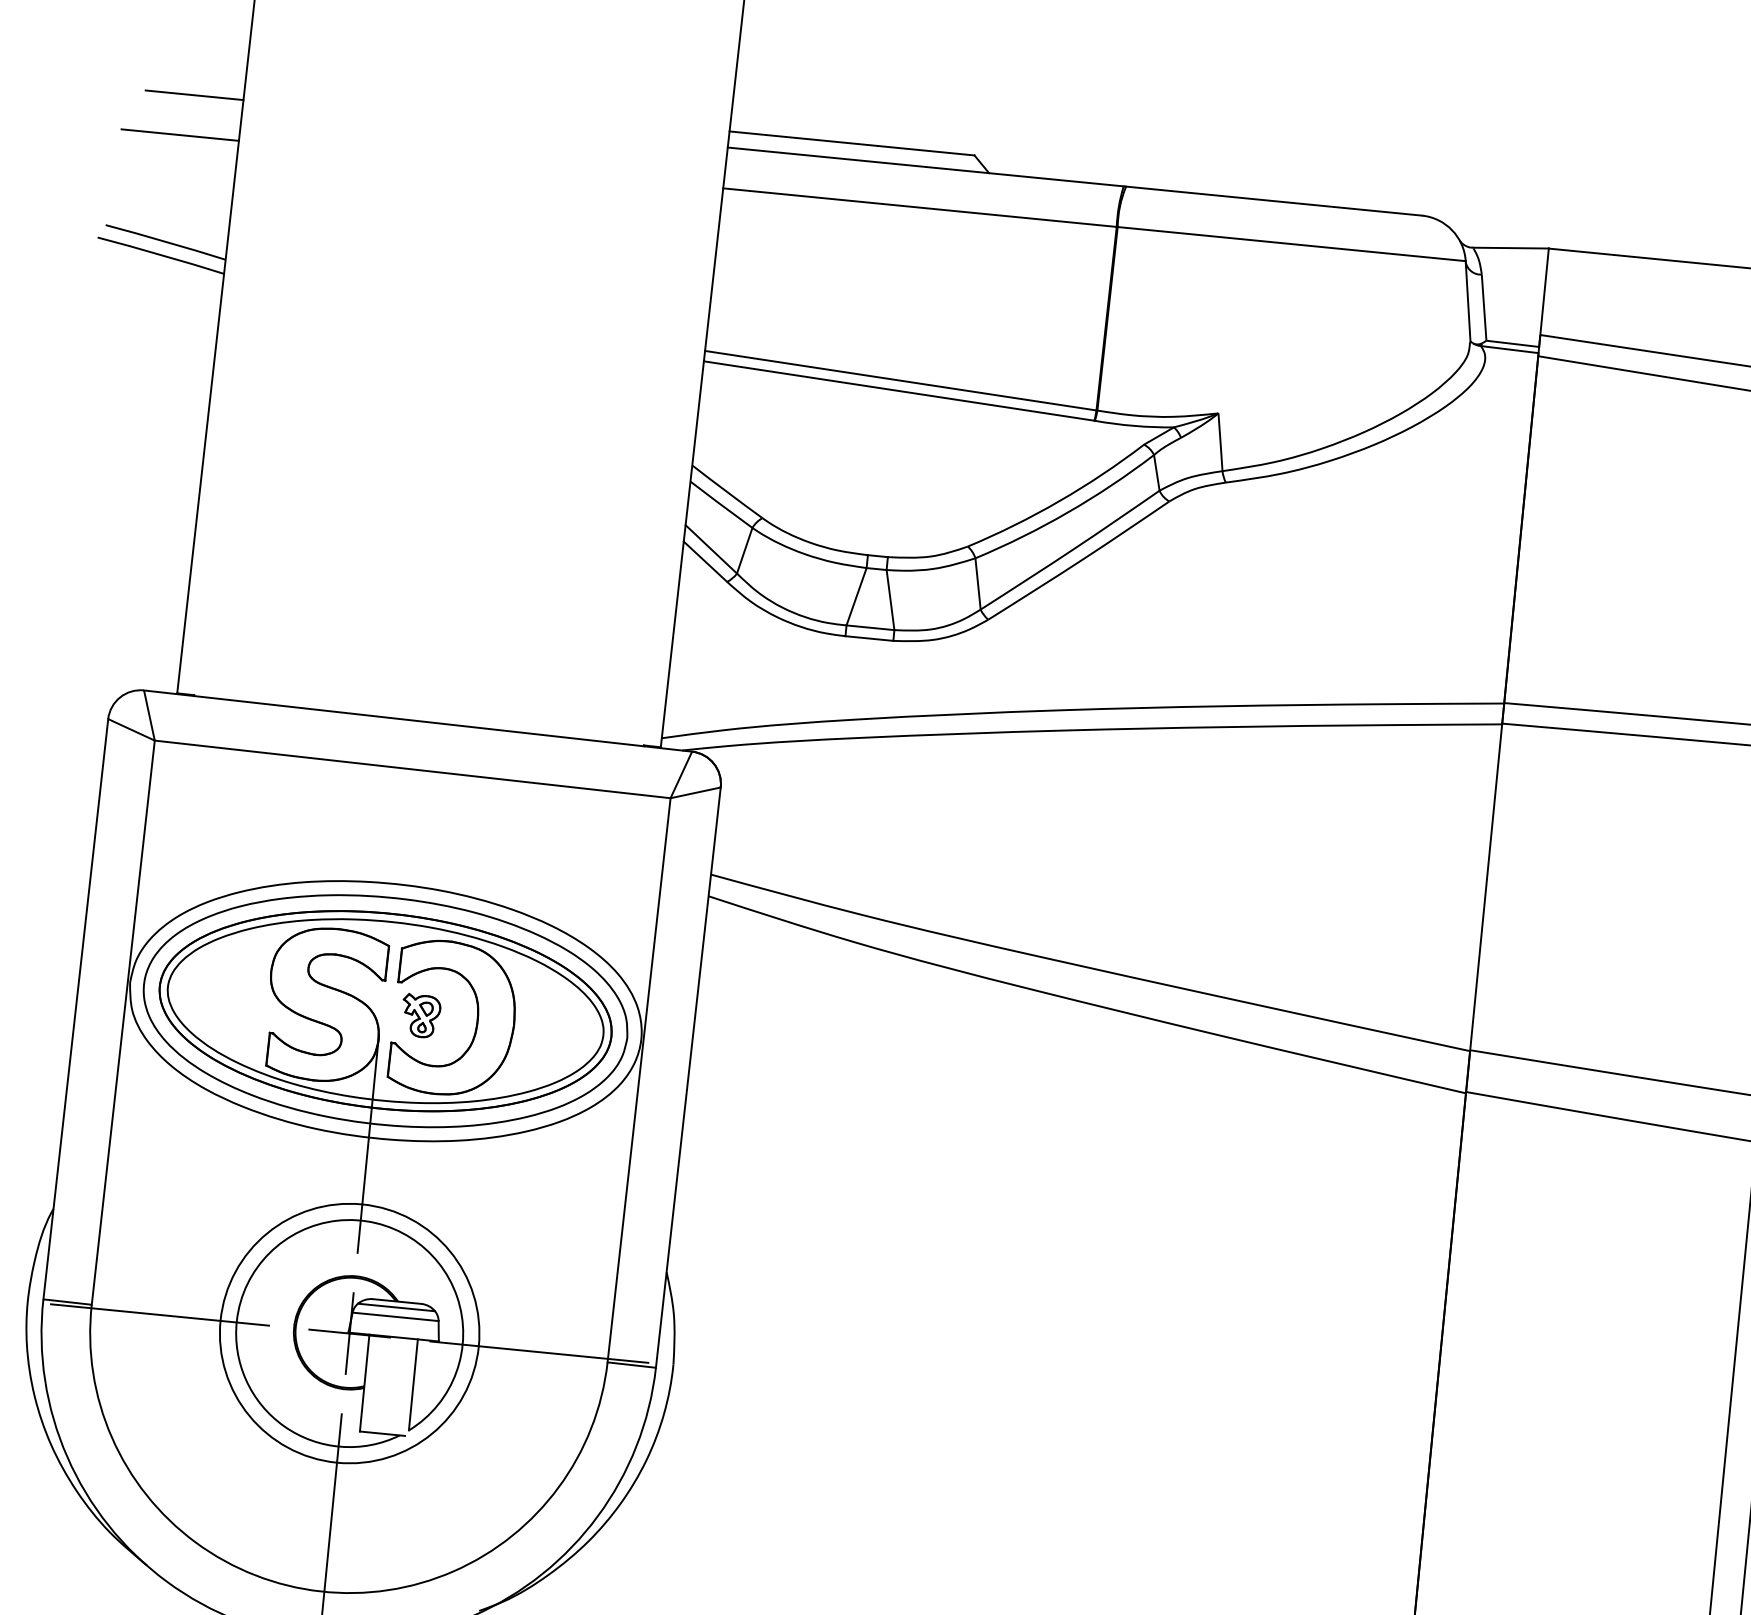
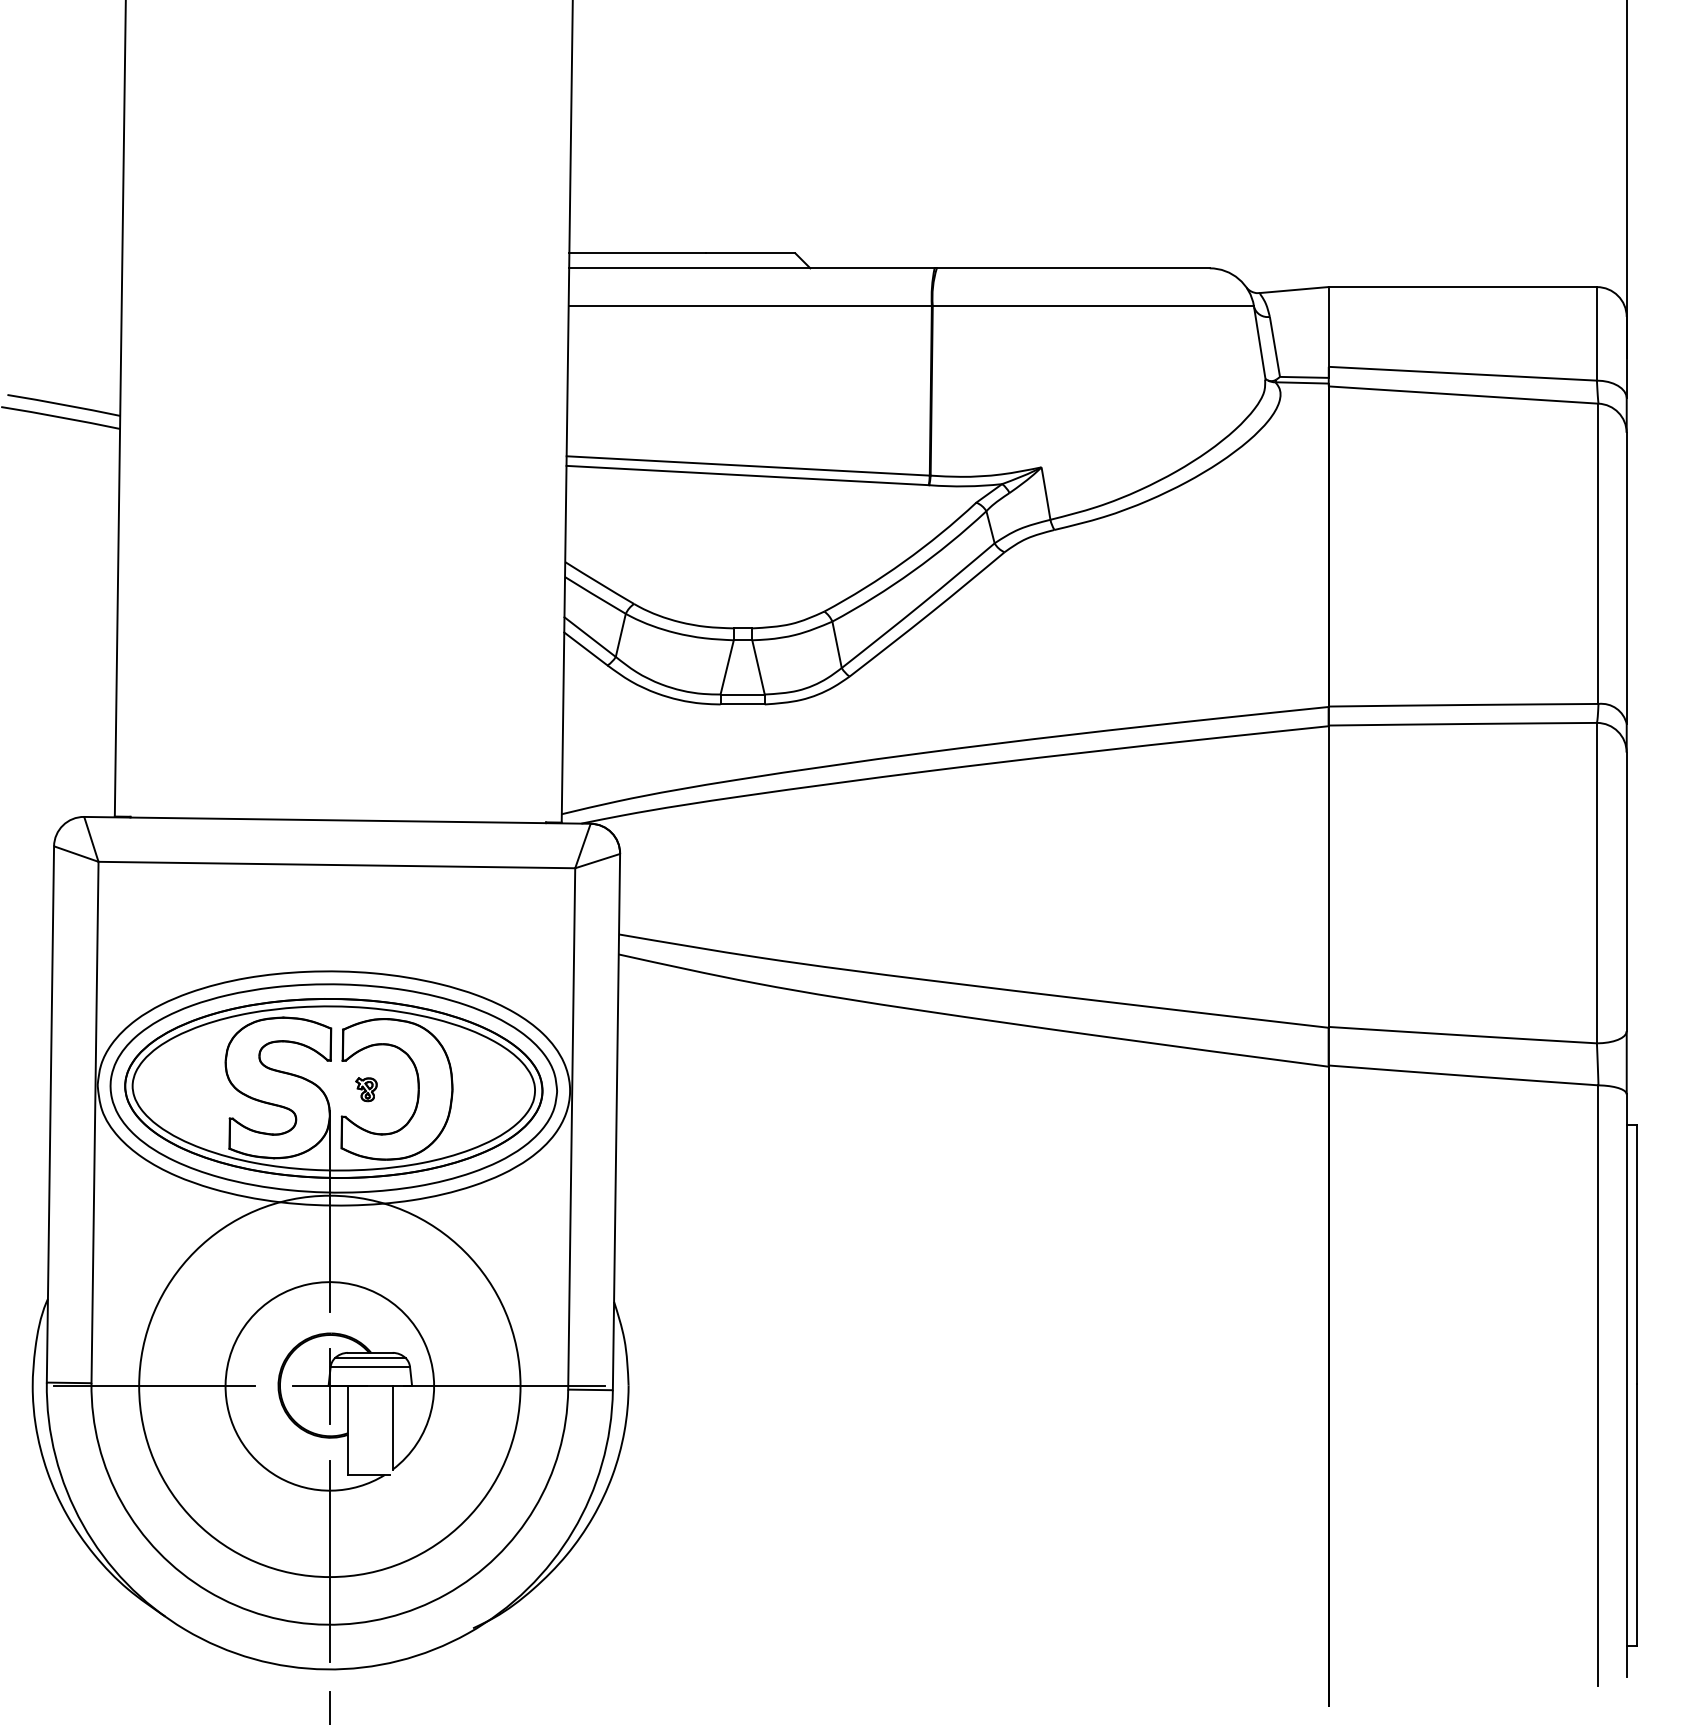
line: (193, 95) -> (76, 268), removed
line: (180, 135) -> (67, 306), removed
part: (420, 1015) -> (366, 1089), size x0.6
circle: (349, 1333) -> (329, 1386), size x1.6

